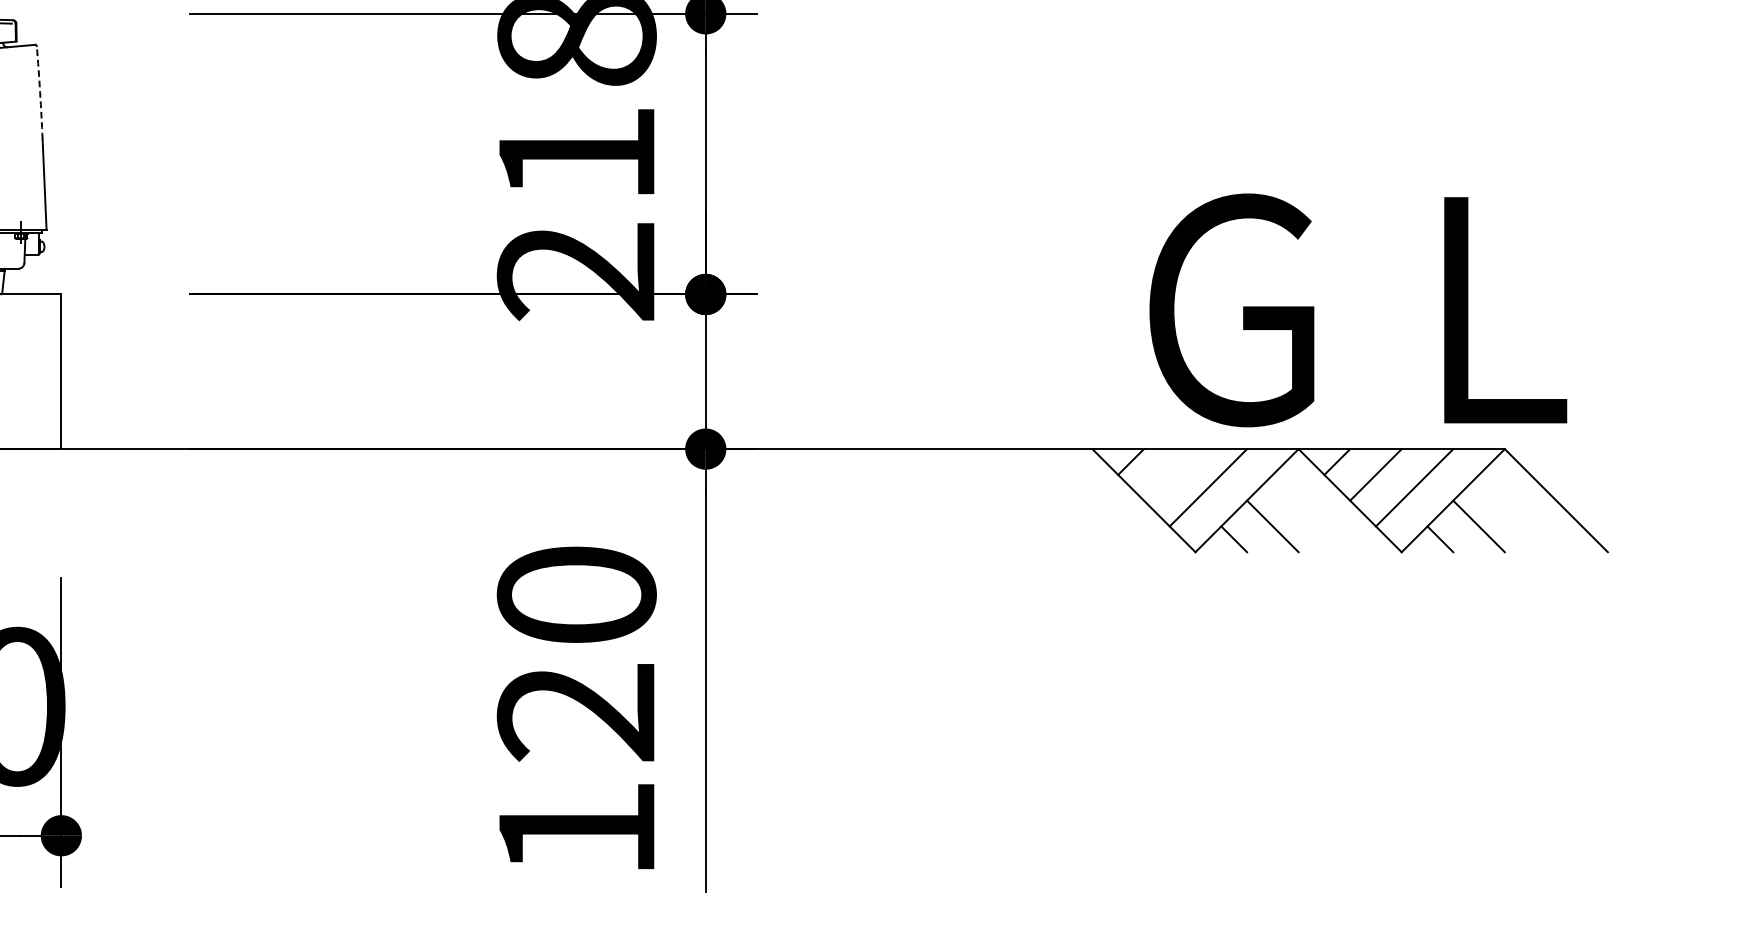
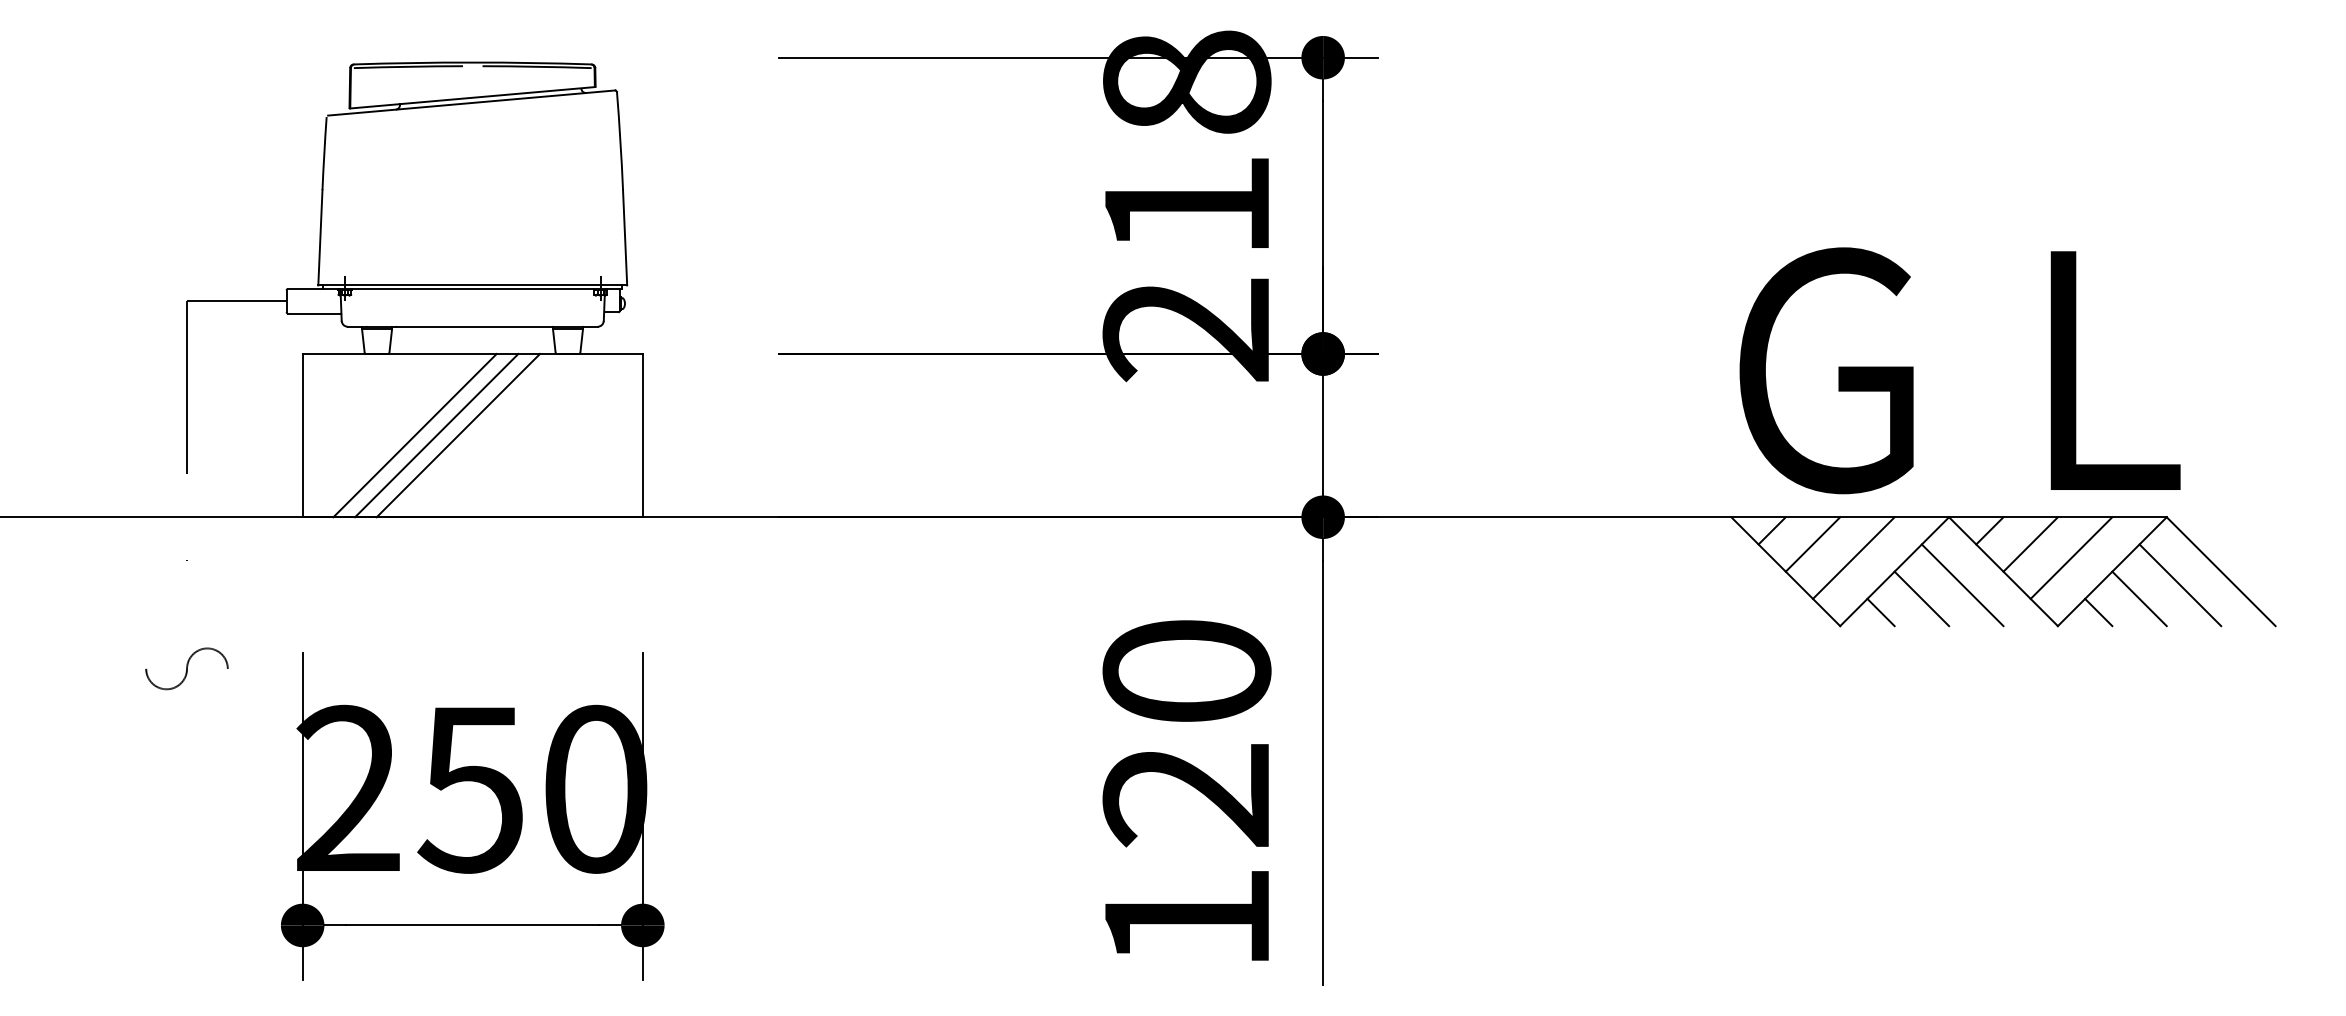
arc: (40, 92) -> (620, 140), dashed -> solid
text: (1357, 310) -> (1959, 370), moved
line: (1169, 474) -> (1812, 544), added
line: (1311, 513) -> (1962, 585), added
line: (1517, 513) -> (2180, 585), added

